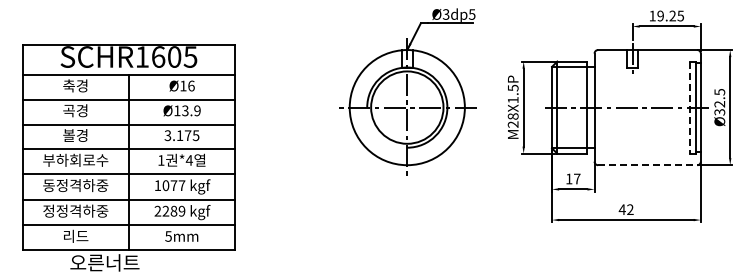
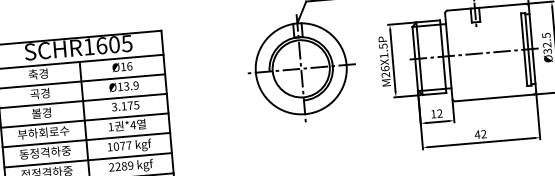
line: (690, 108) -> (524, 50), dashed -> solid
text: (512, 116) -> (384, 68), M28X1.5P -> M26X1.5P
line: (647, 165) -> (494, 98), dashed -> solid
text: (577, 178) -> (440, 113), 17 -> 12

